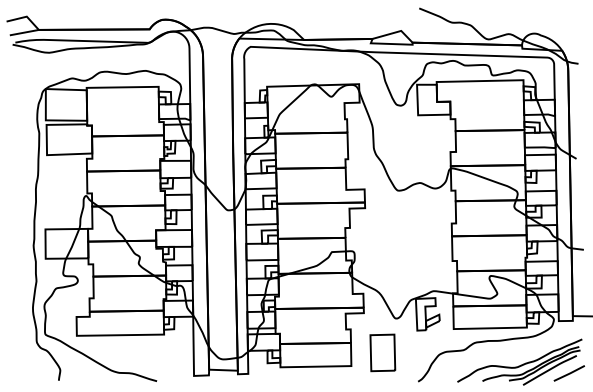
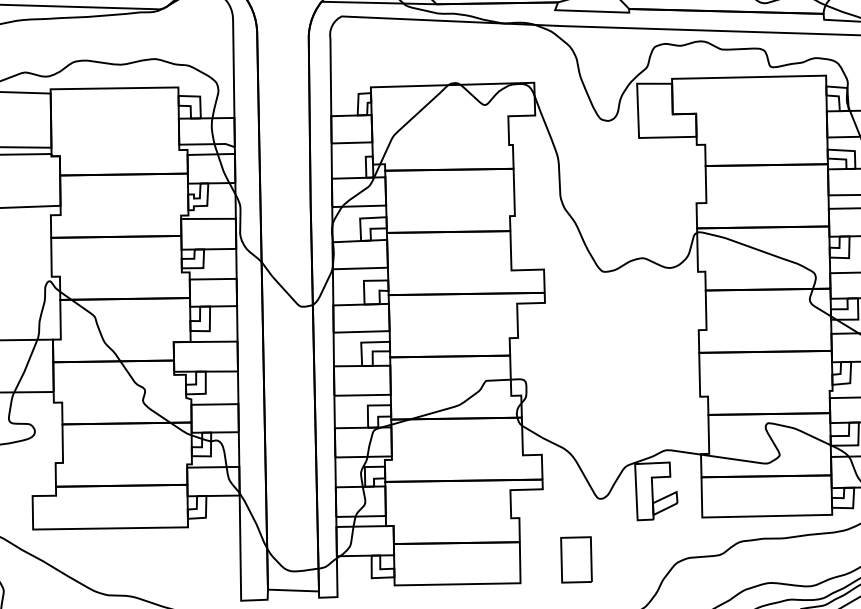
part: (382, 352) -> (575, 559), size x0.7

